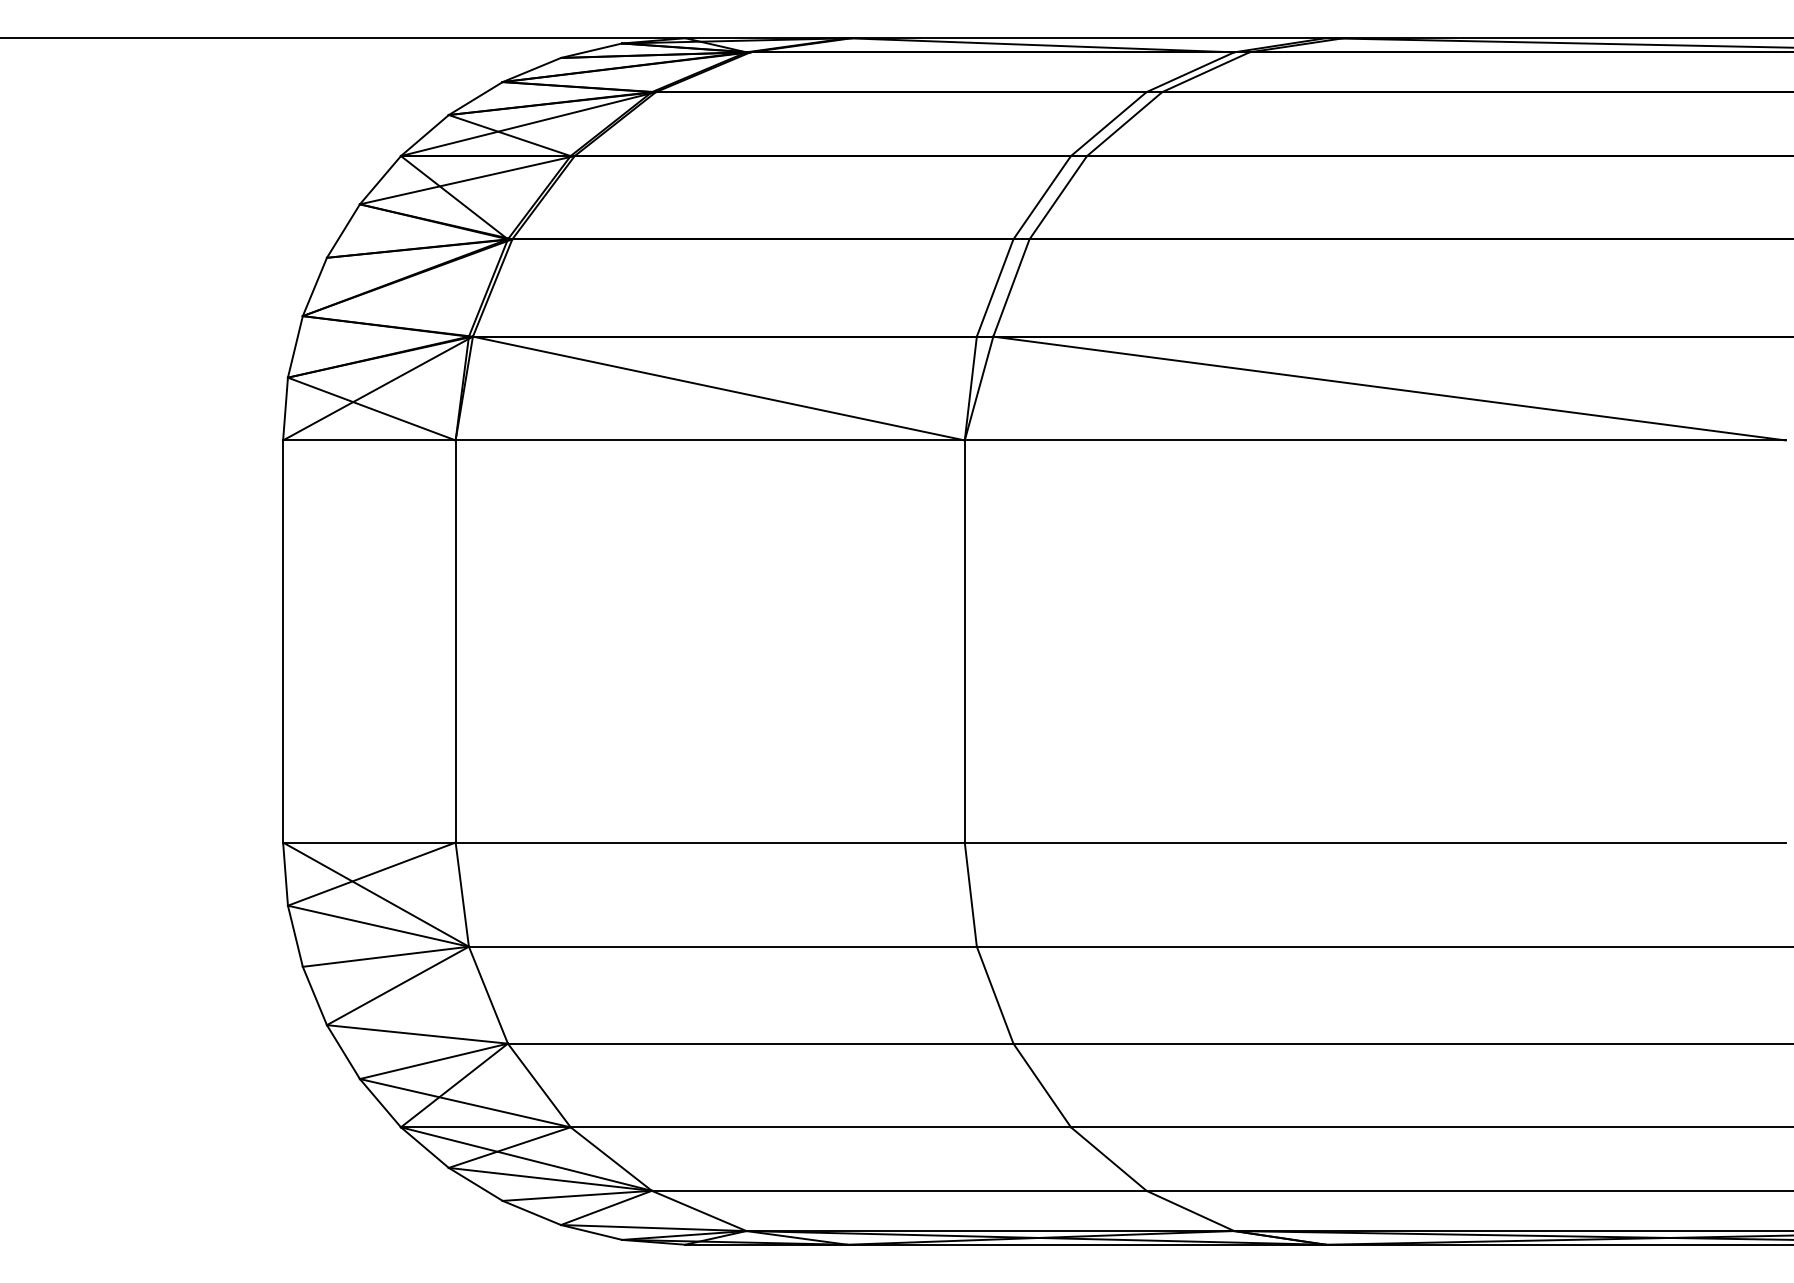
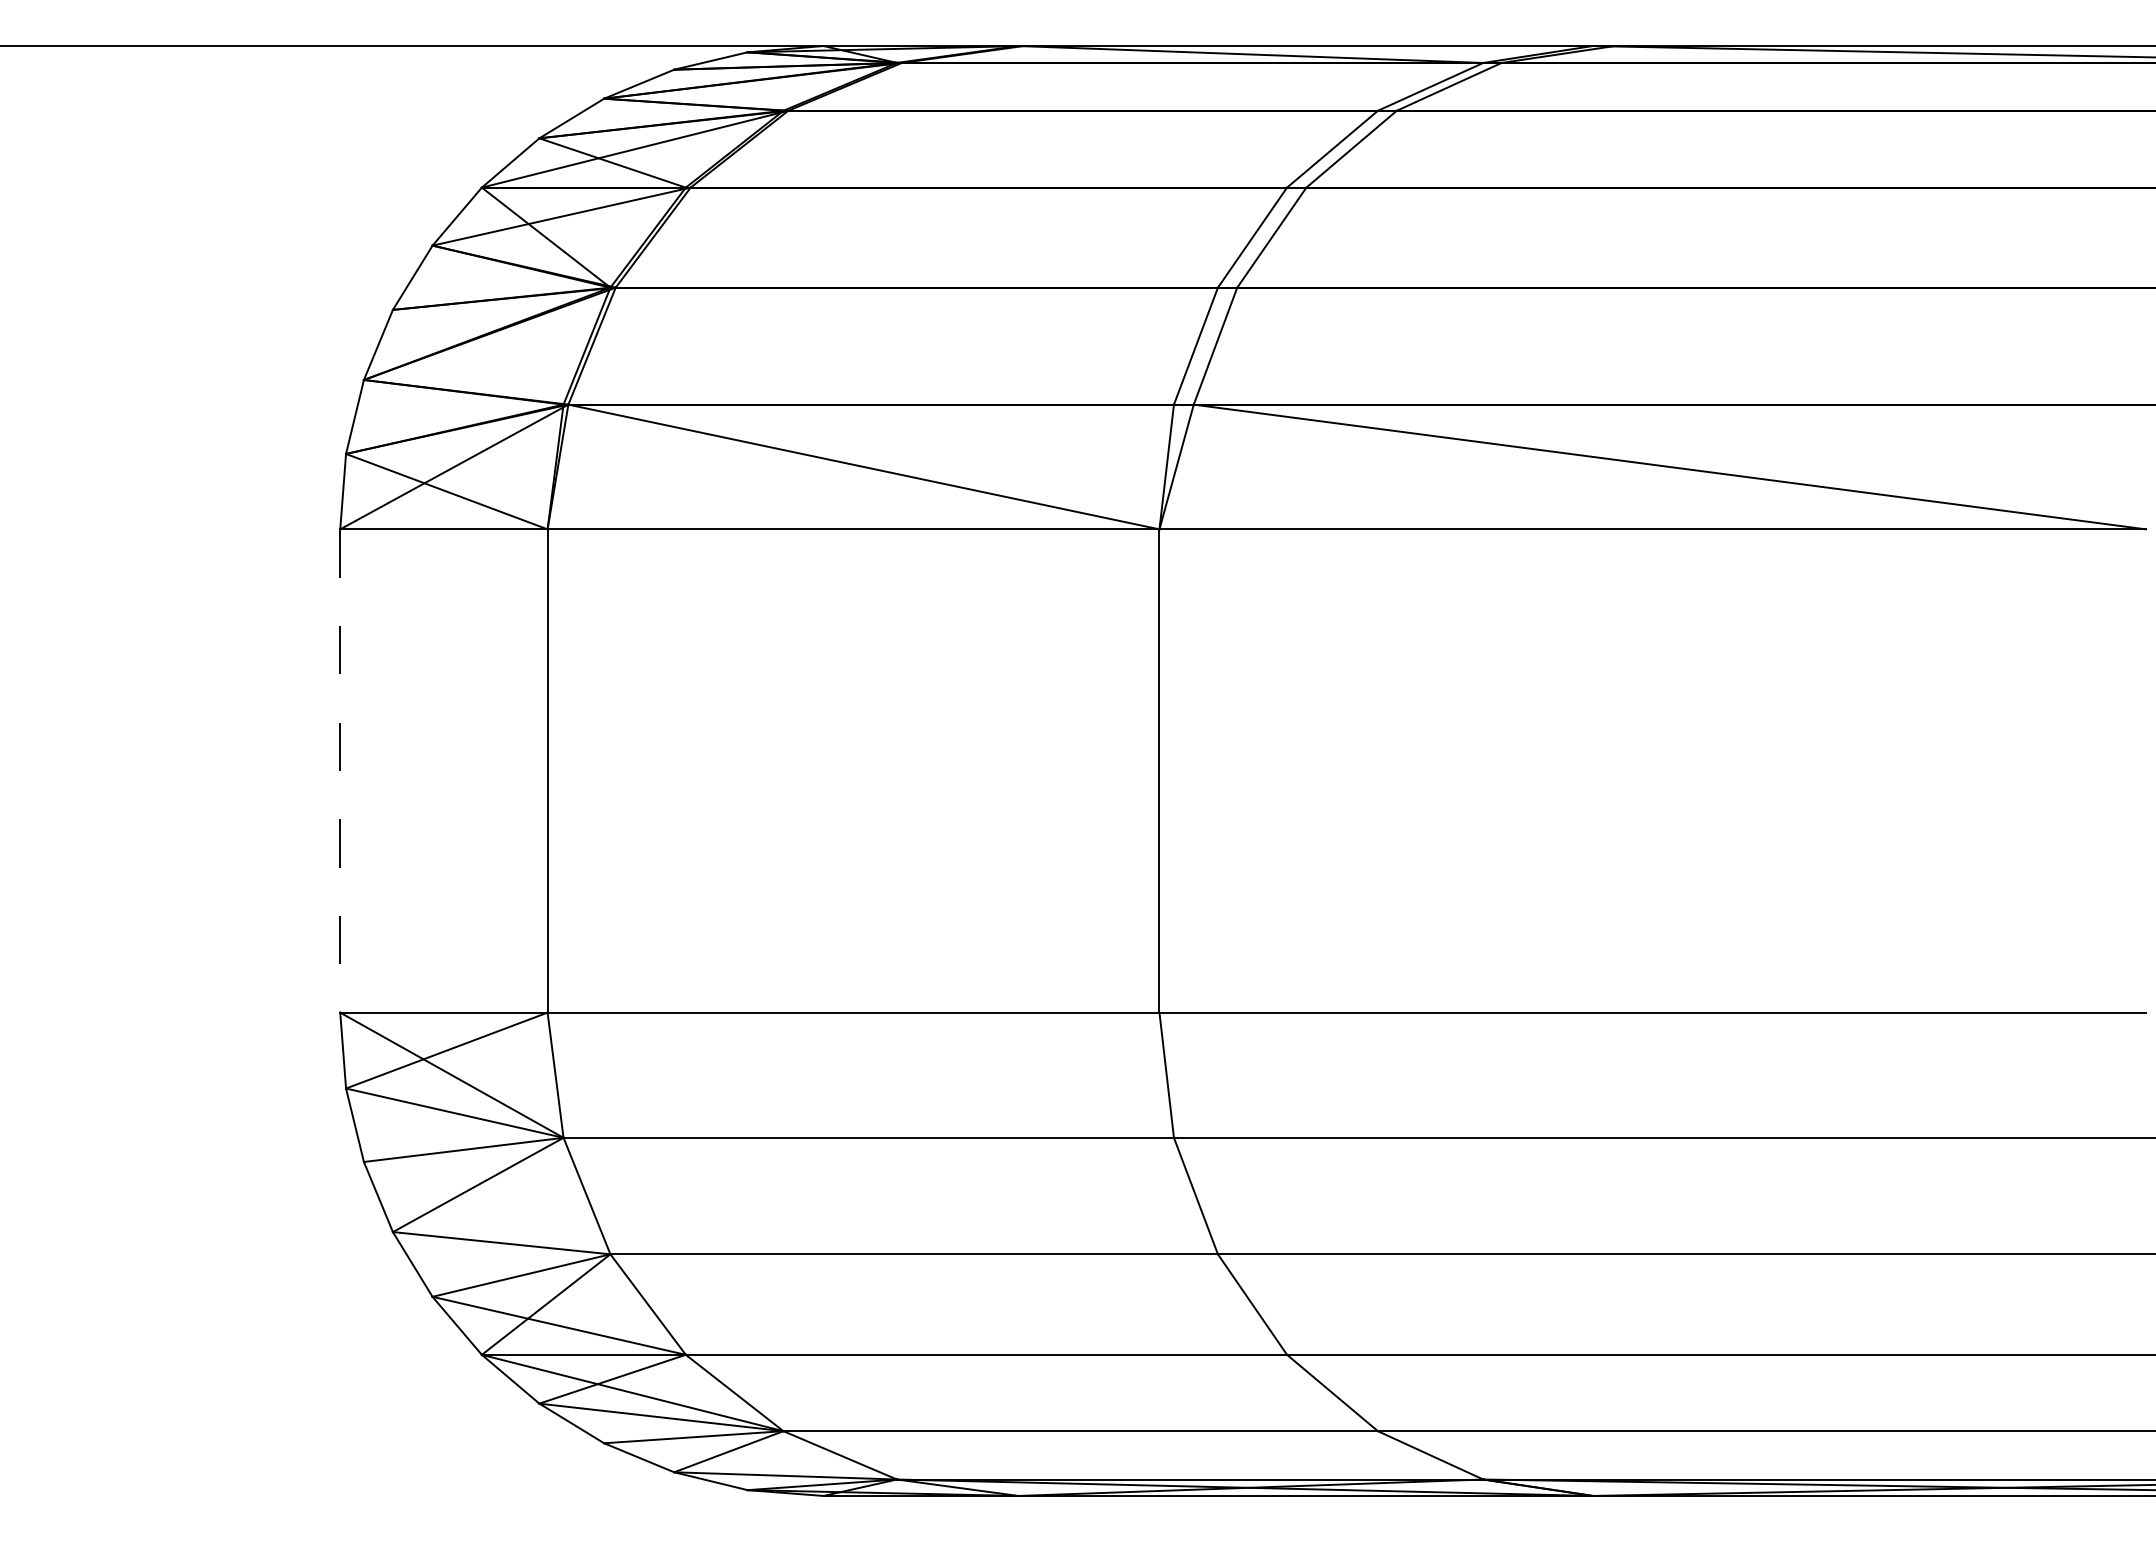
line: (283, 641) -> (340, 770), solid -> dashed

